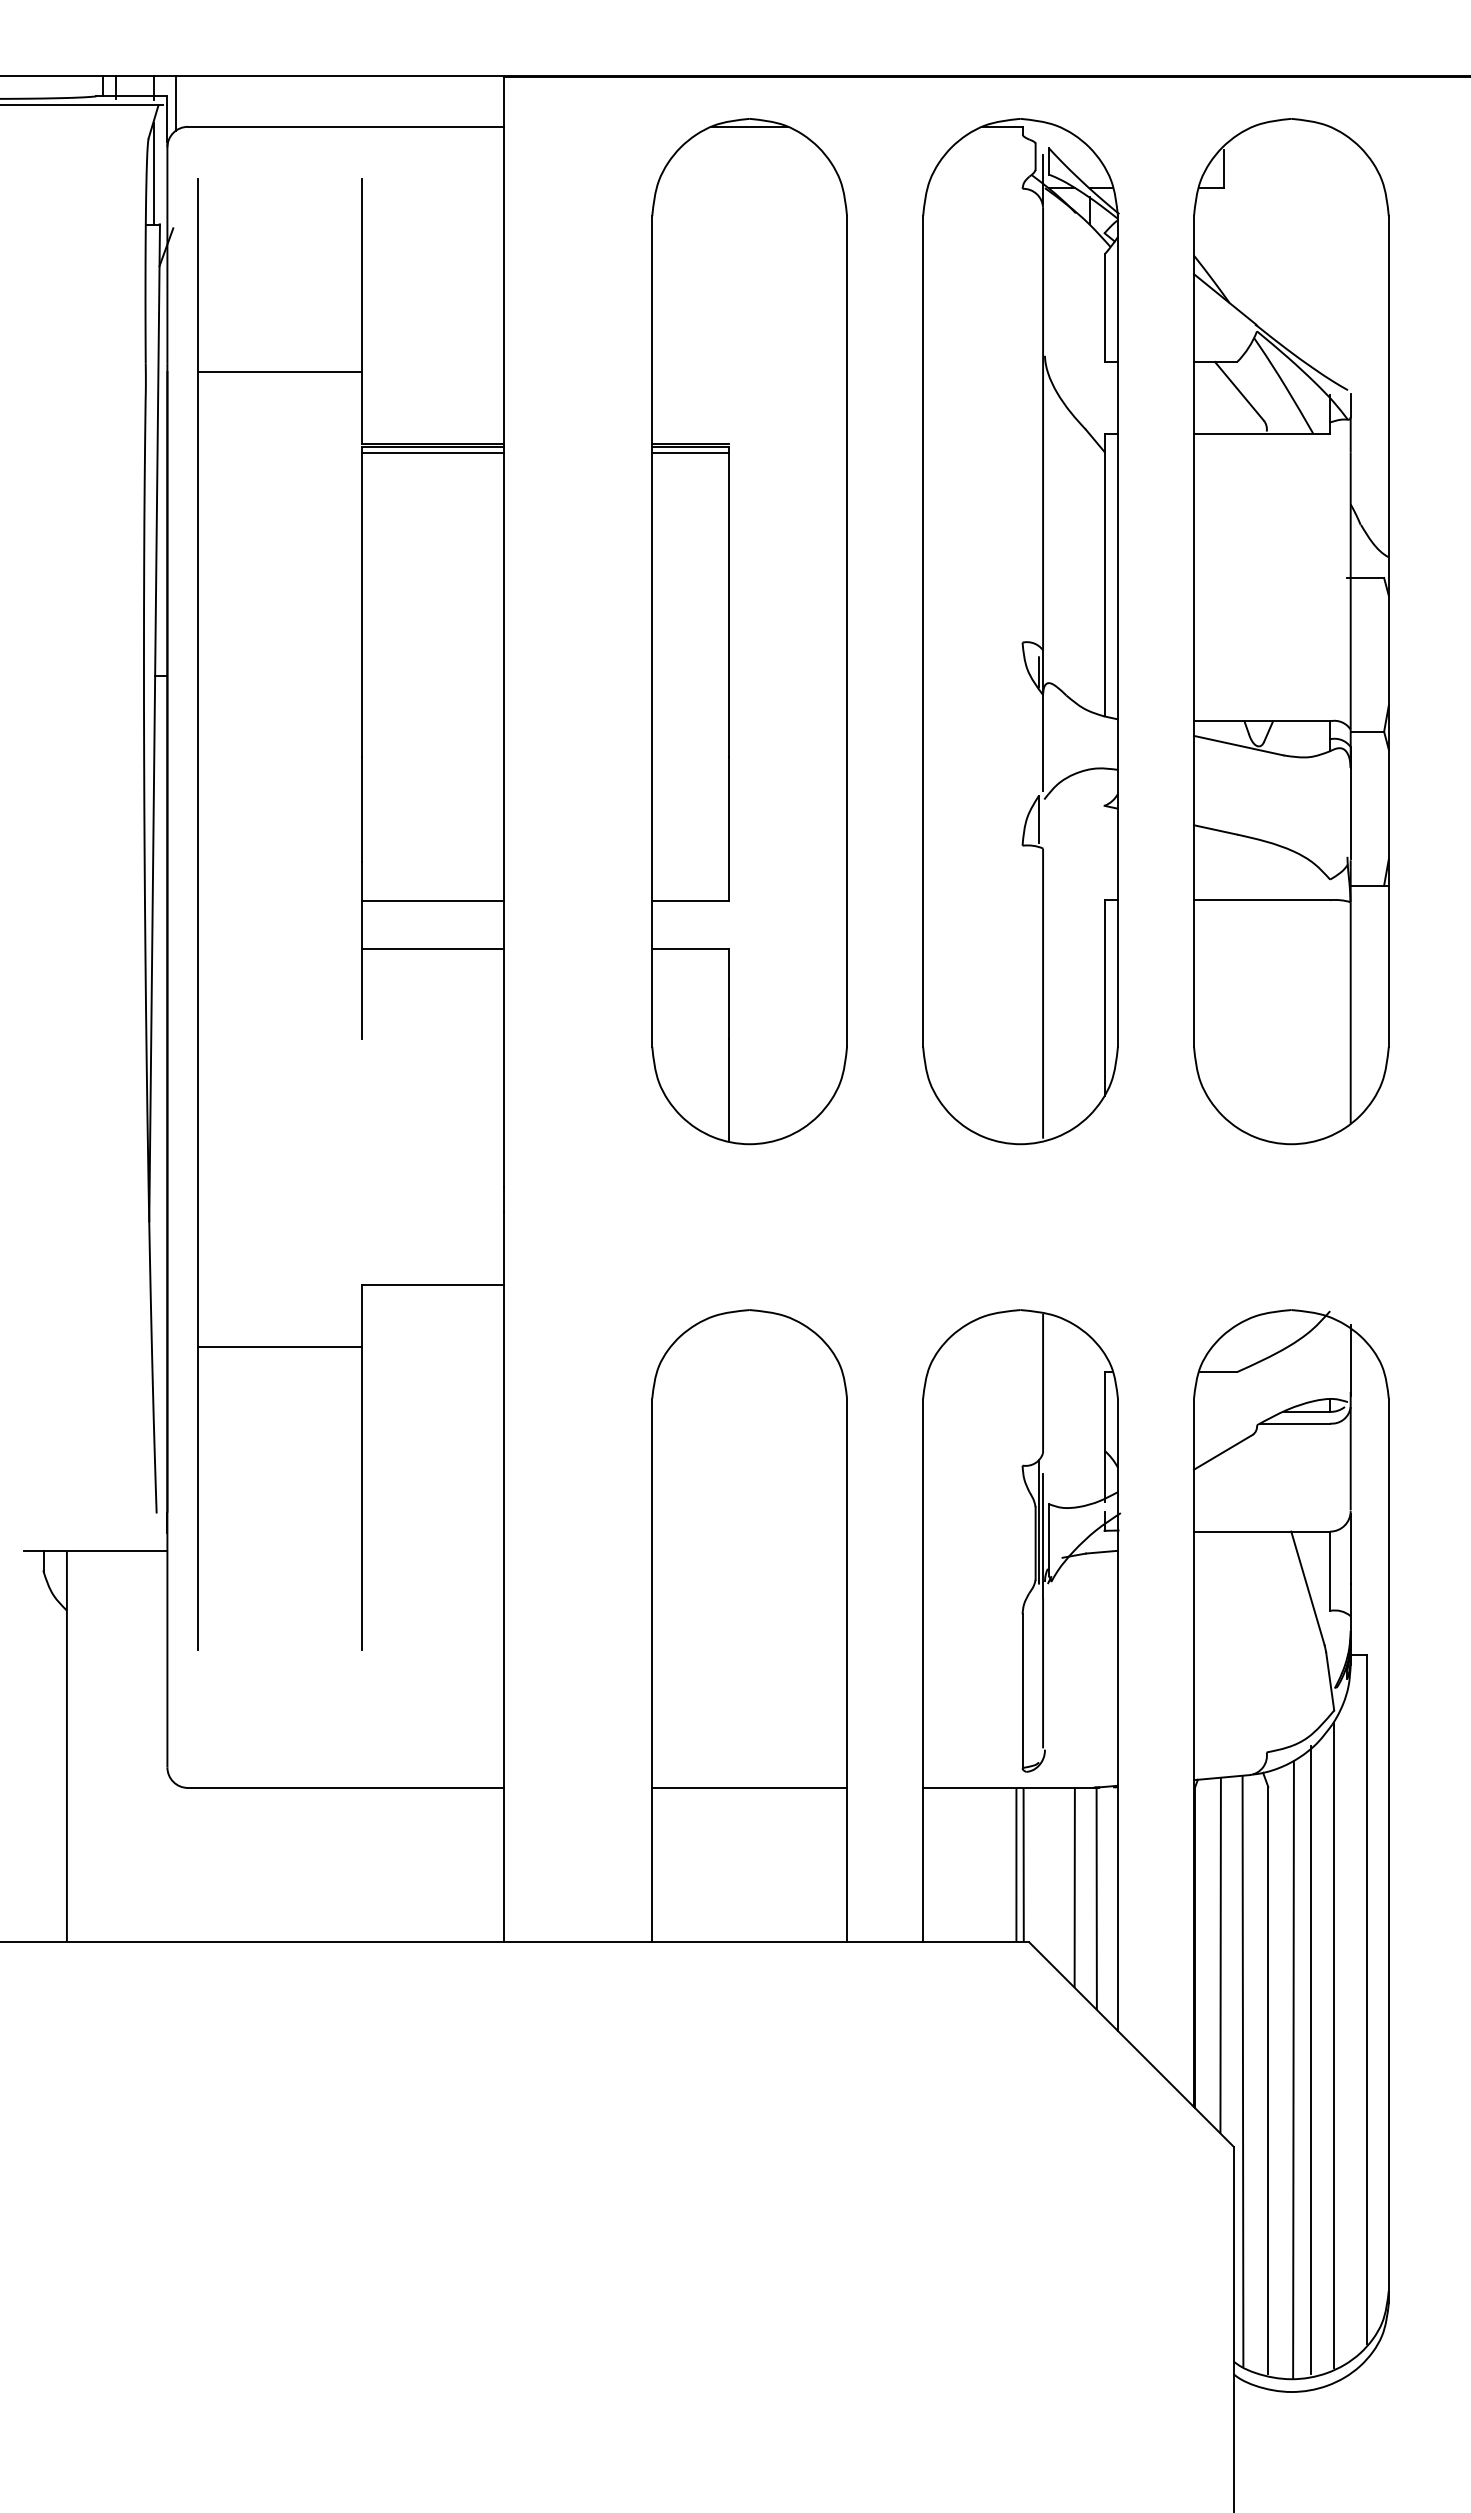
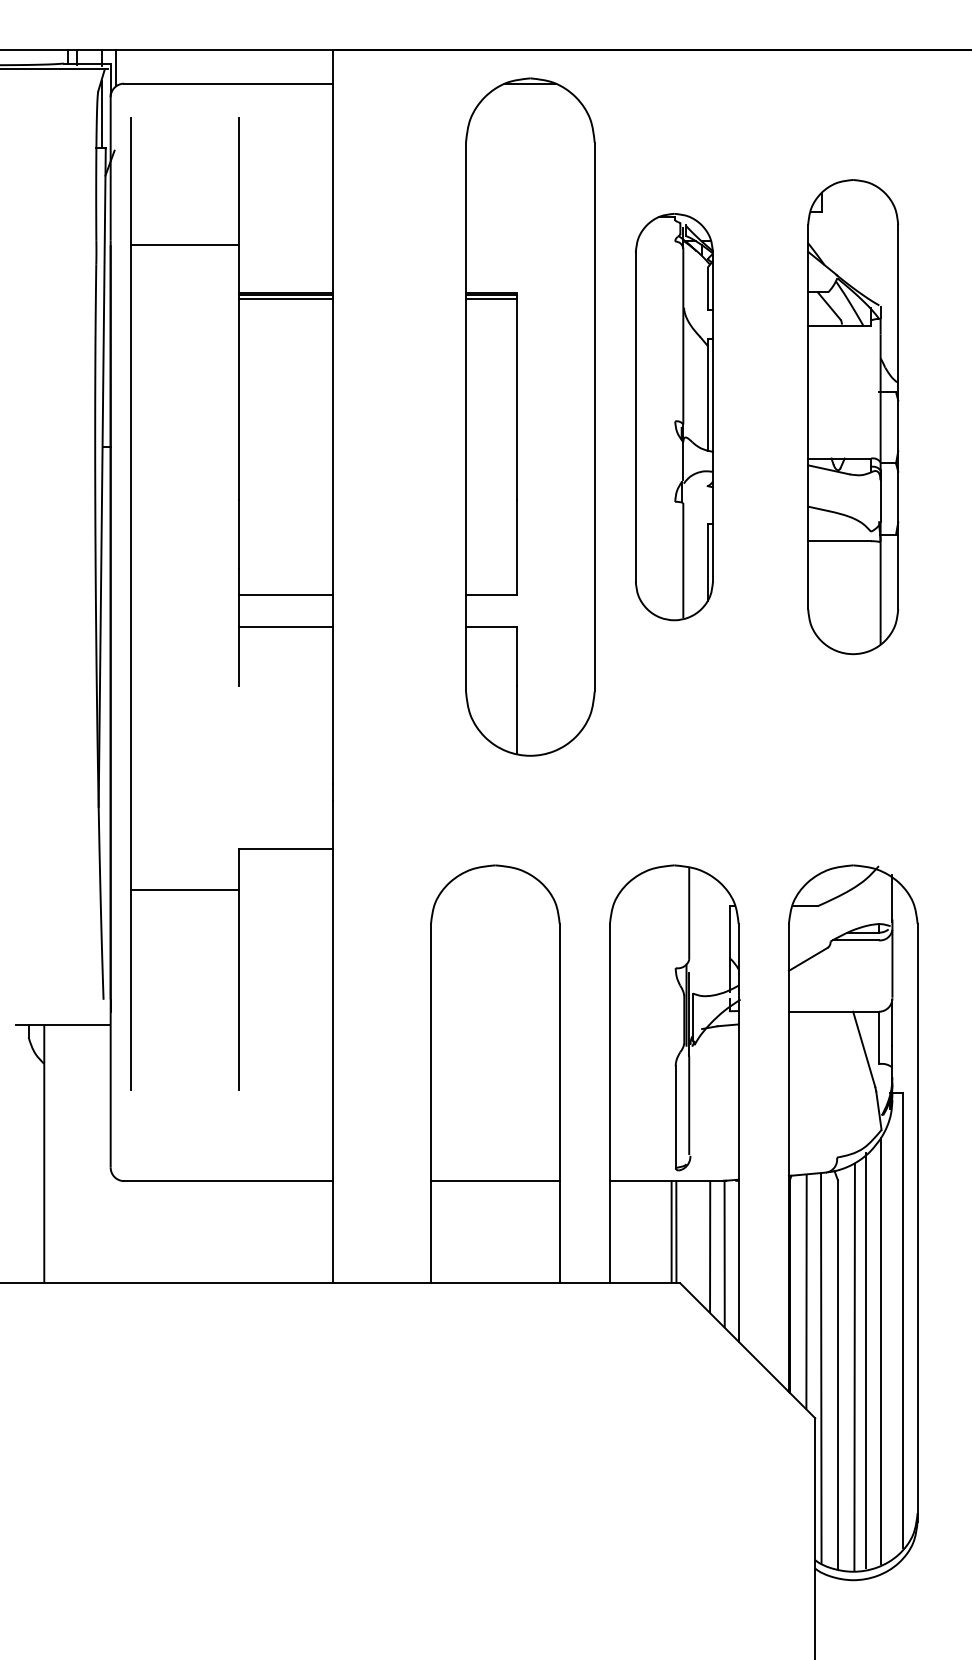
part: (749, 630) -> (530, 416), moved
part: (1020, 630) -> (674, 416), size x0.6
part: (1290, 630) -> (852, 416), size x0.7

